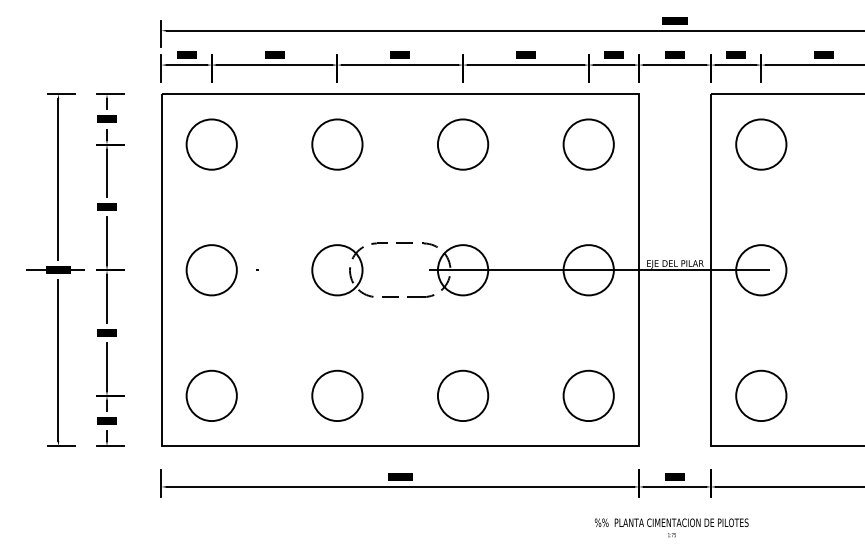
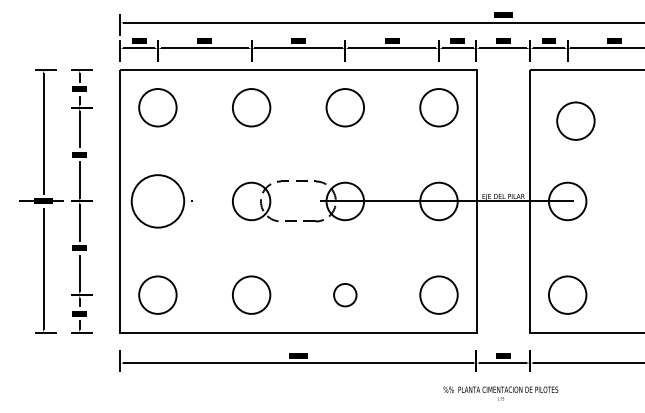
circle: (761, 144) -> (576, 121), moved
circle: (211, 270) -> (157, 201), size x1.4
circle: (462, 395) -> (344, 294), size x0.6

